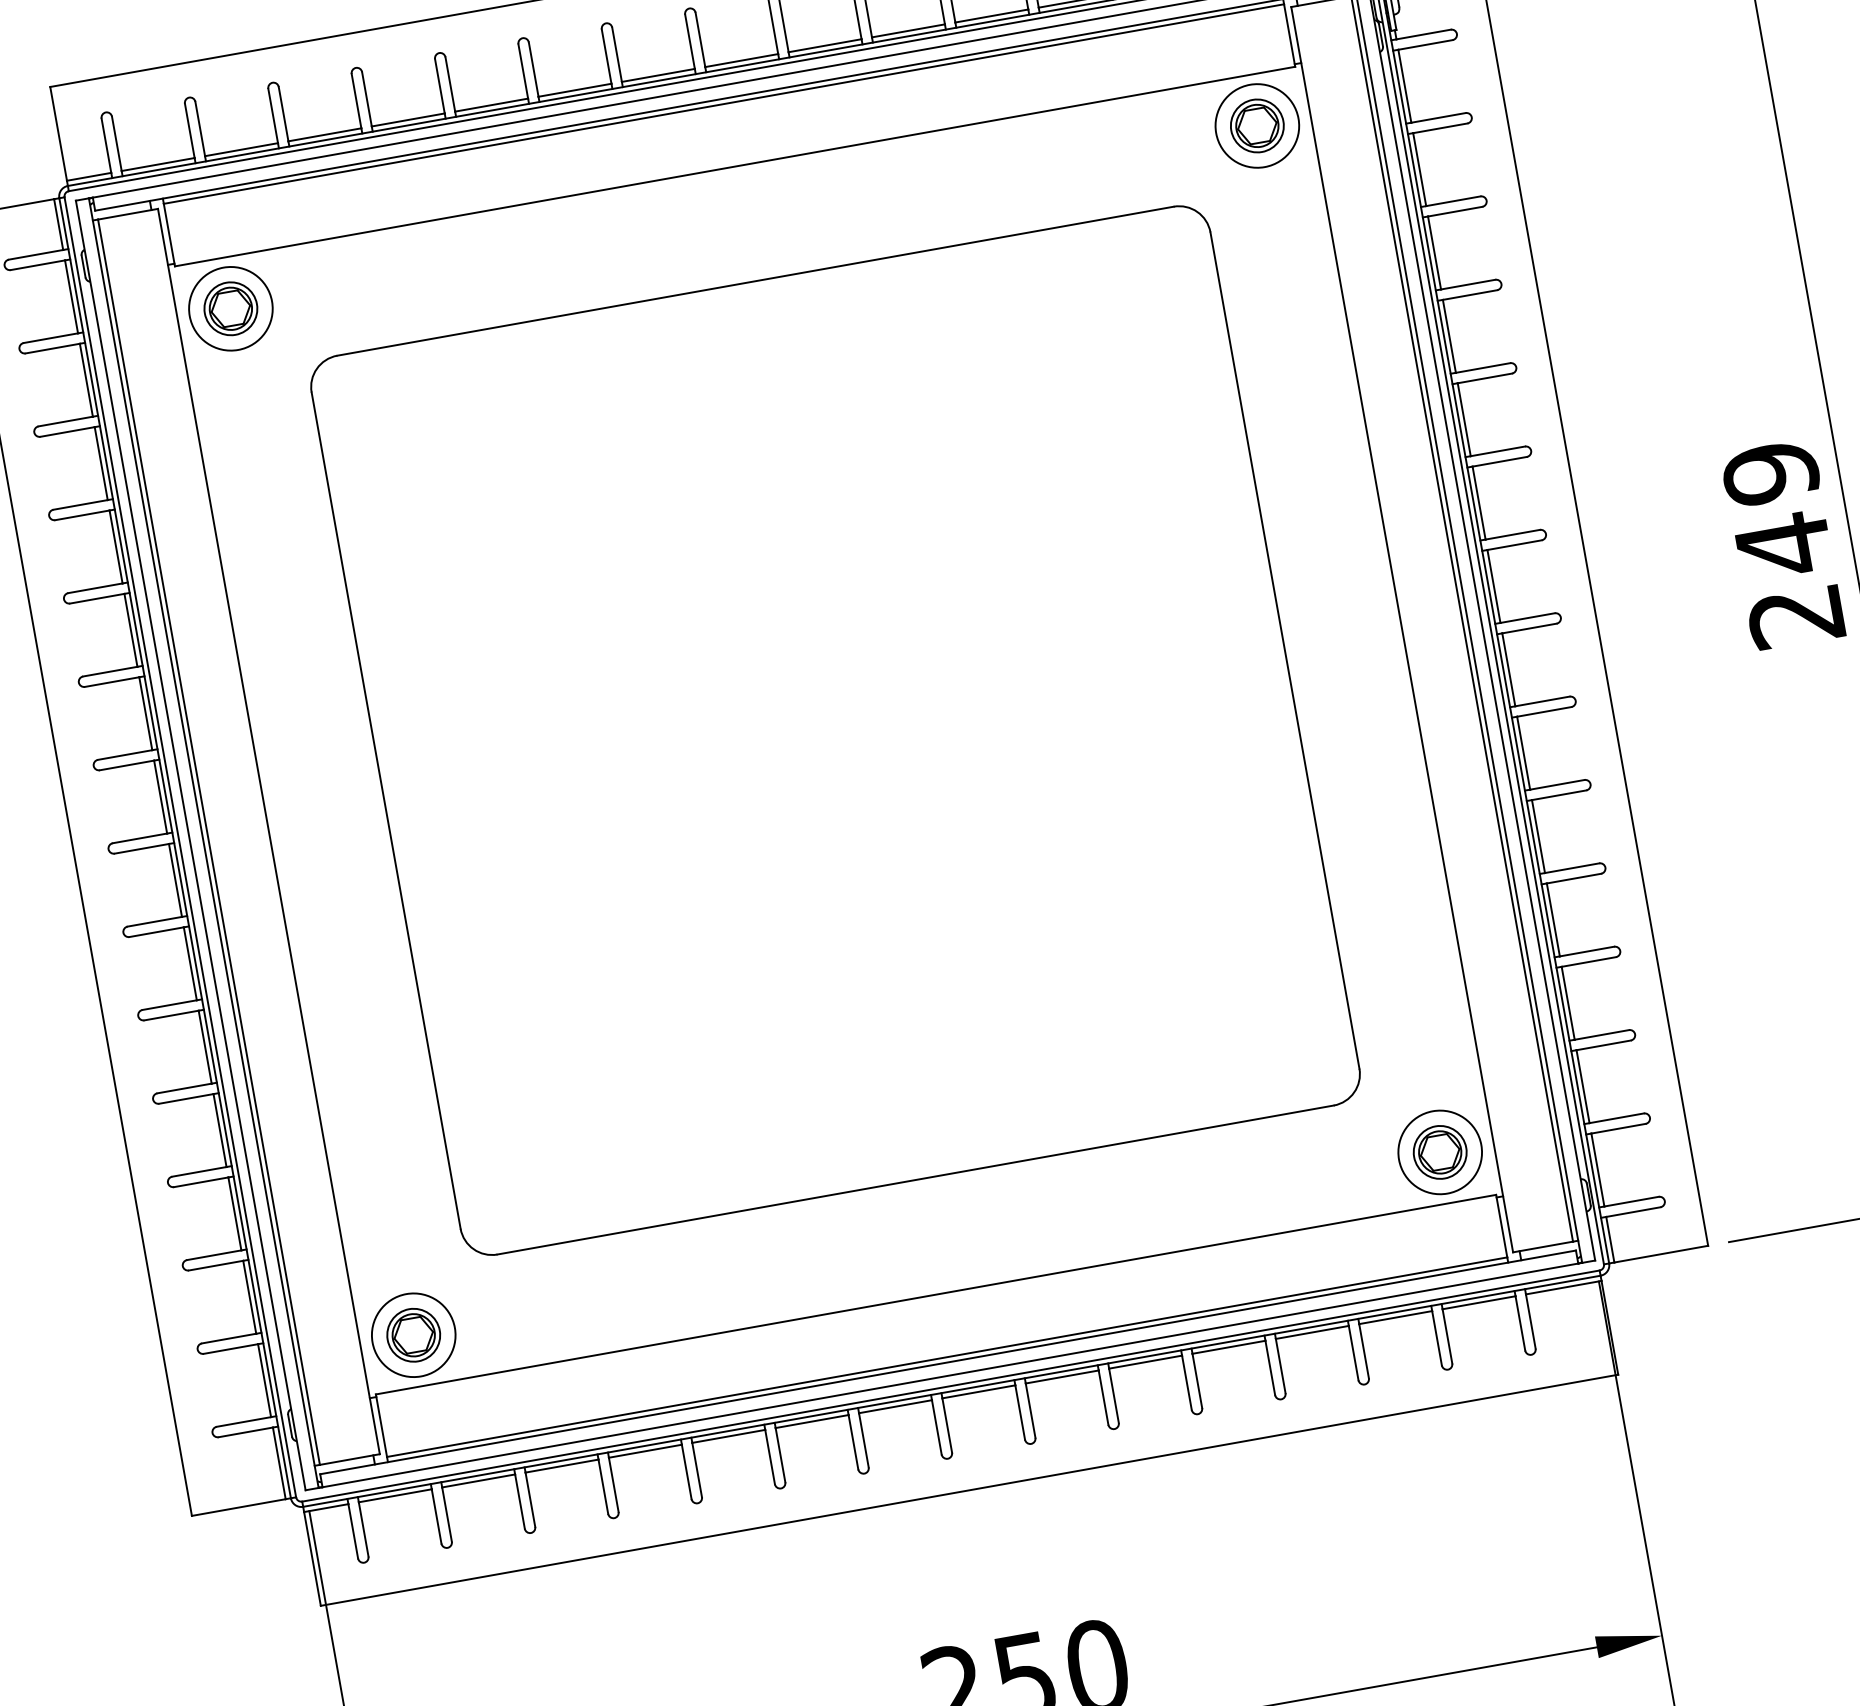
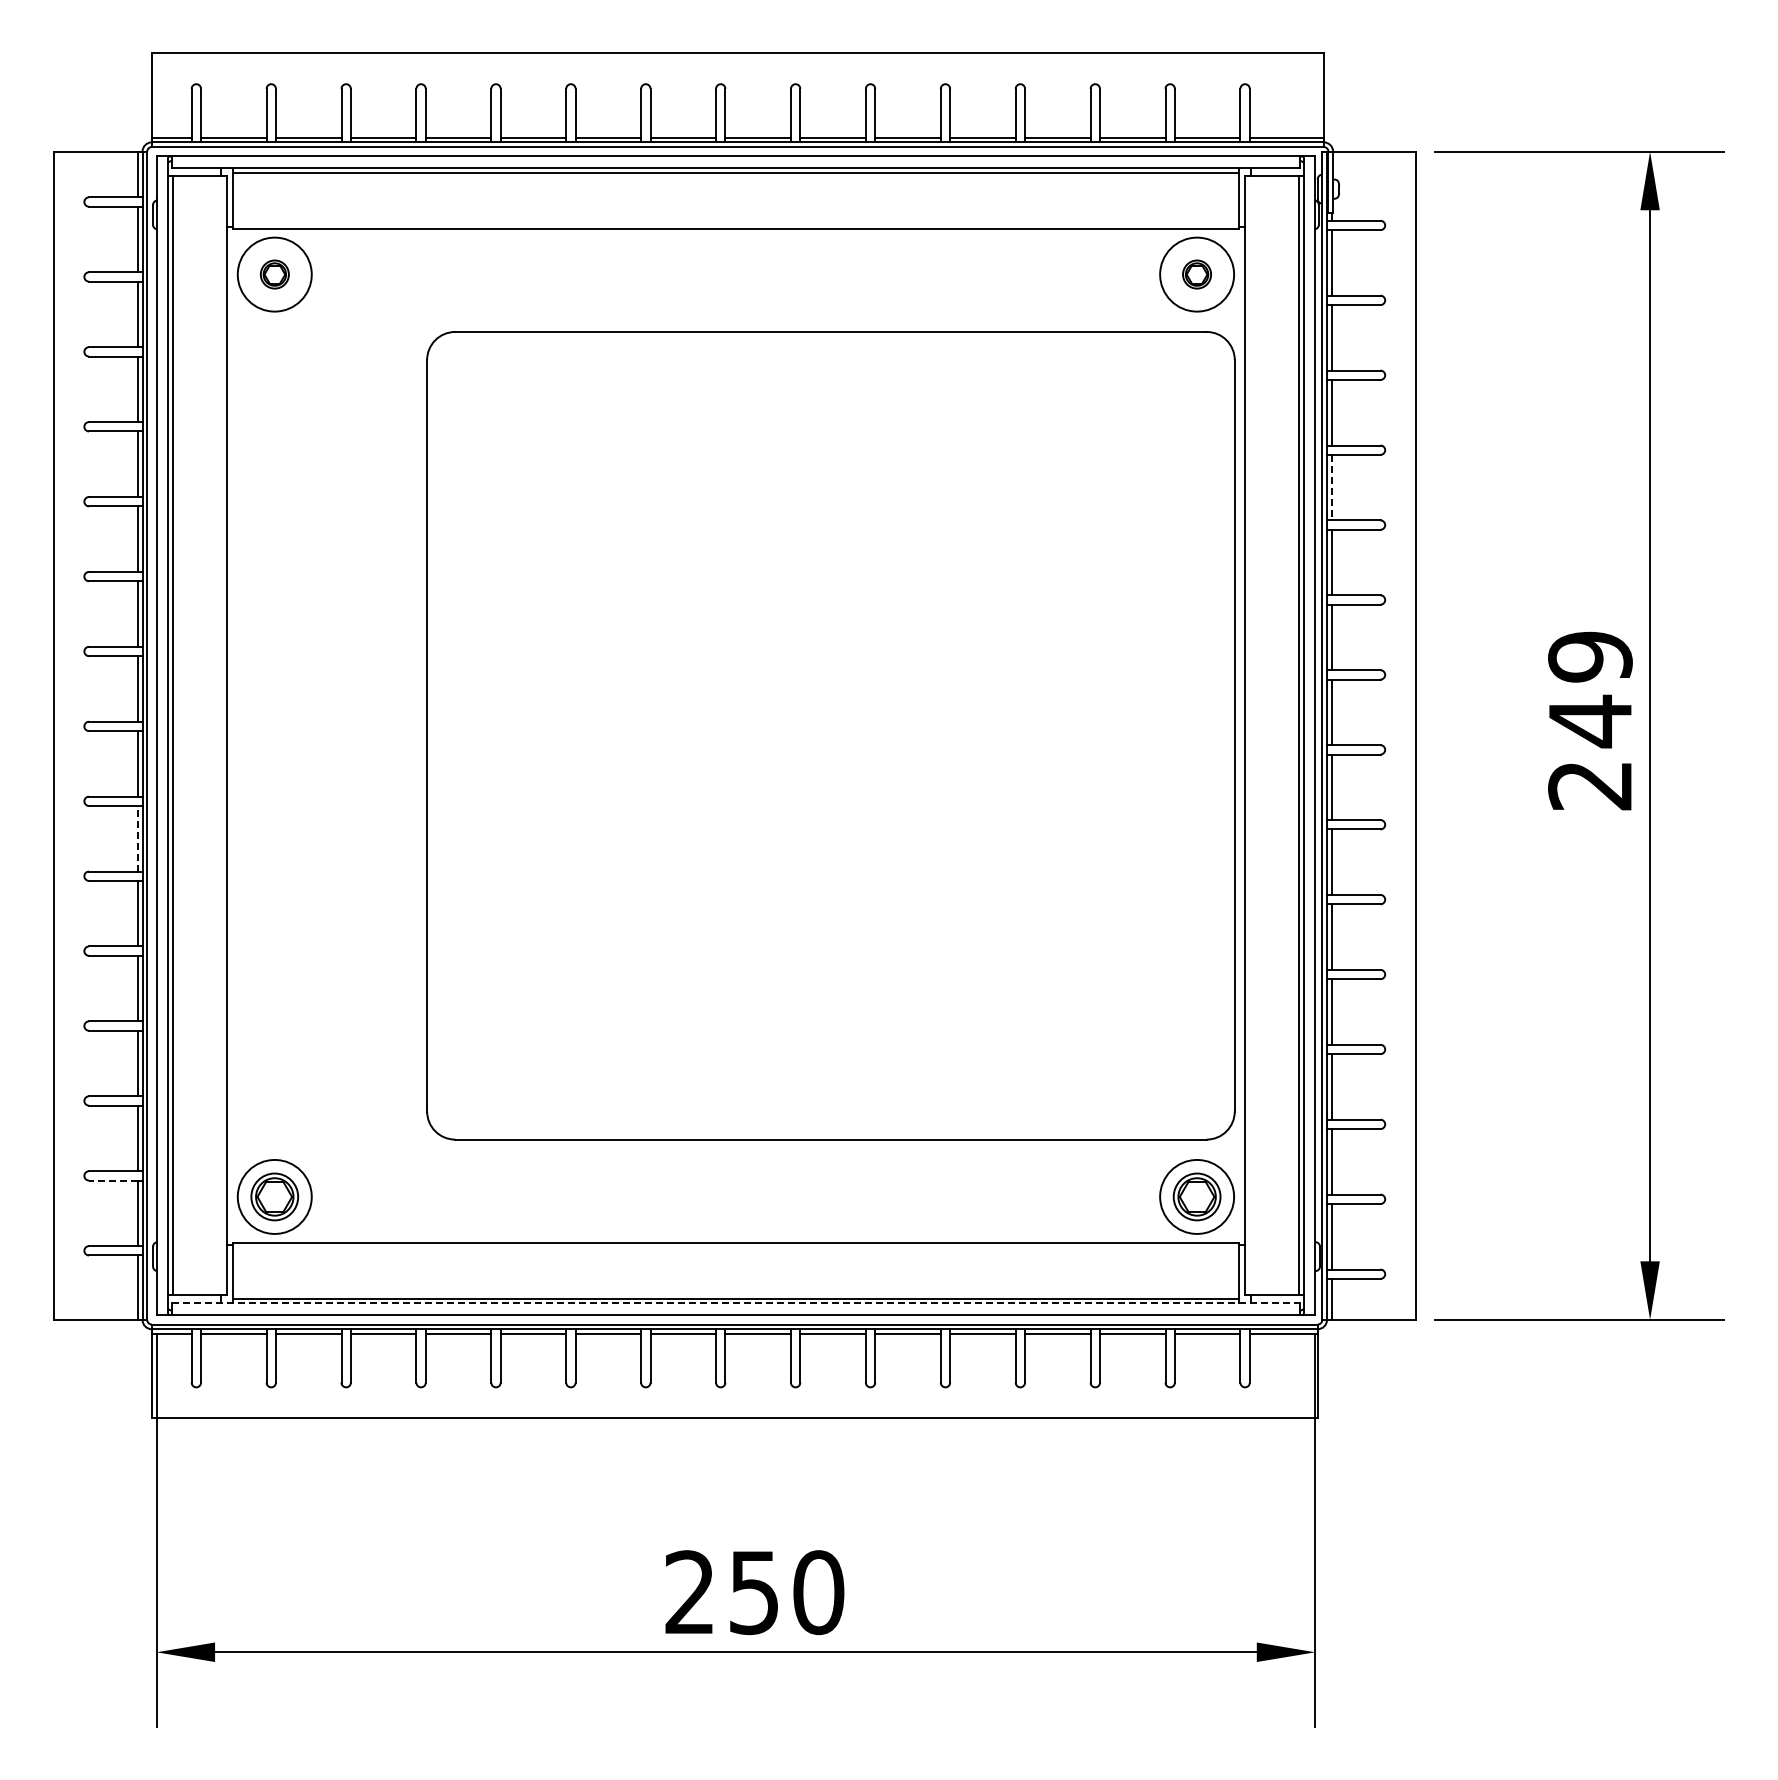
part: (1256, 125) -> (1196, 274), size x0.6
part: (230, 308) -> (274, 274), size x0.6
line: (1449, 336) -> (1331, 487), solid -> dashed
part: (834, 730) -> (830, 735), moved
line: (189, 963) -> (137, 838), solid -> dashed
line: (229, 1349) -> (112, 1180), solid -> dashed
line: (948, 1362) -> (736, 1303), solid -> dashed

